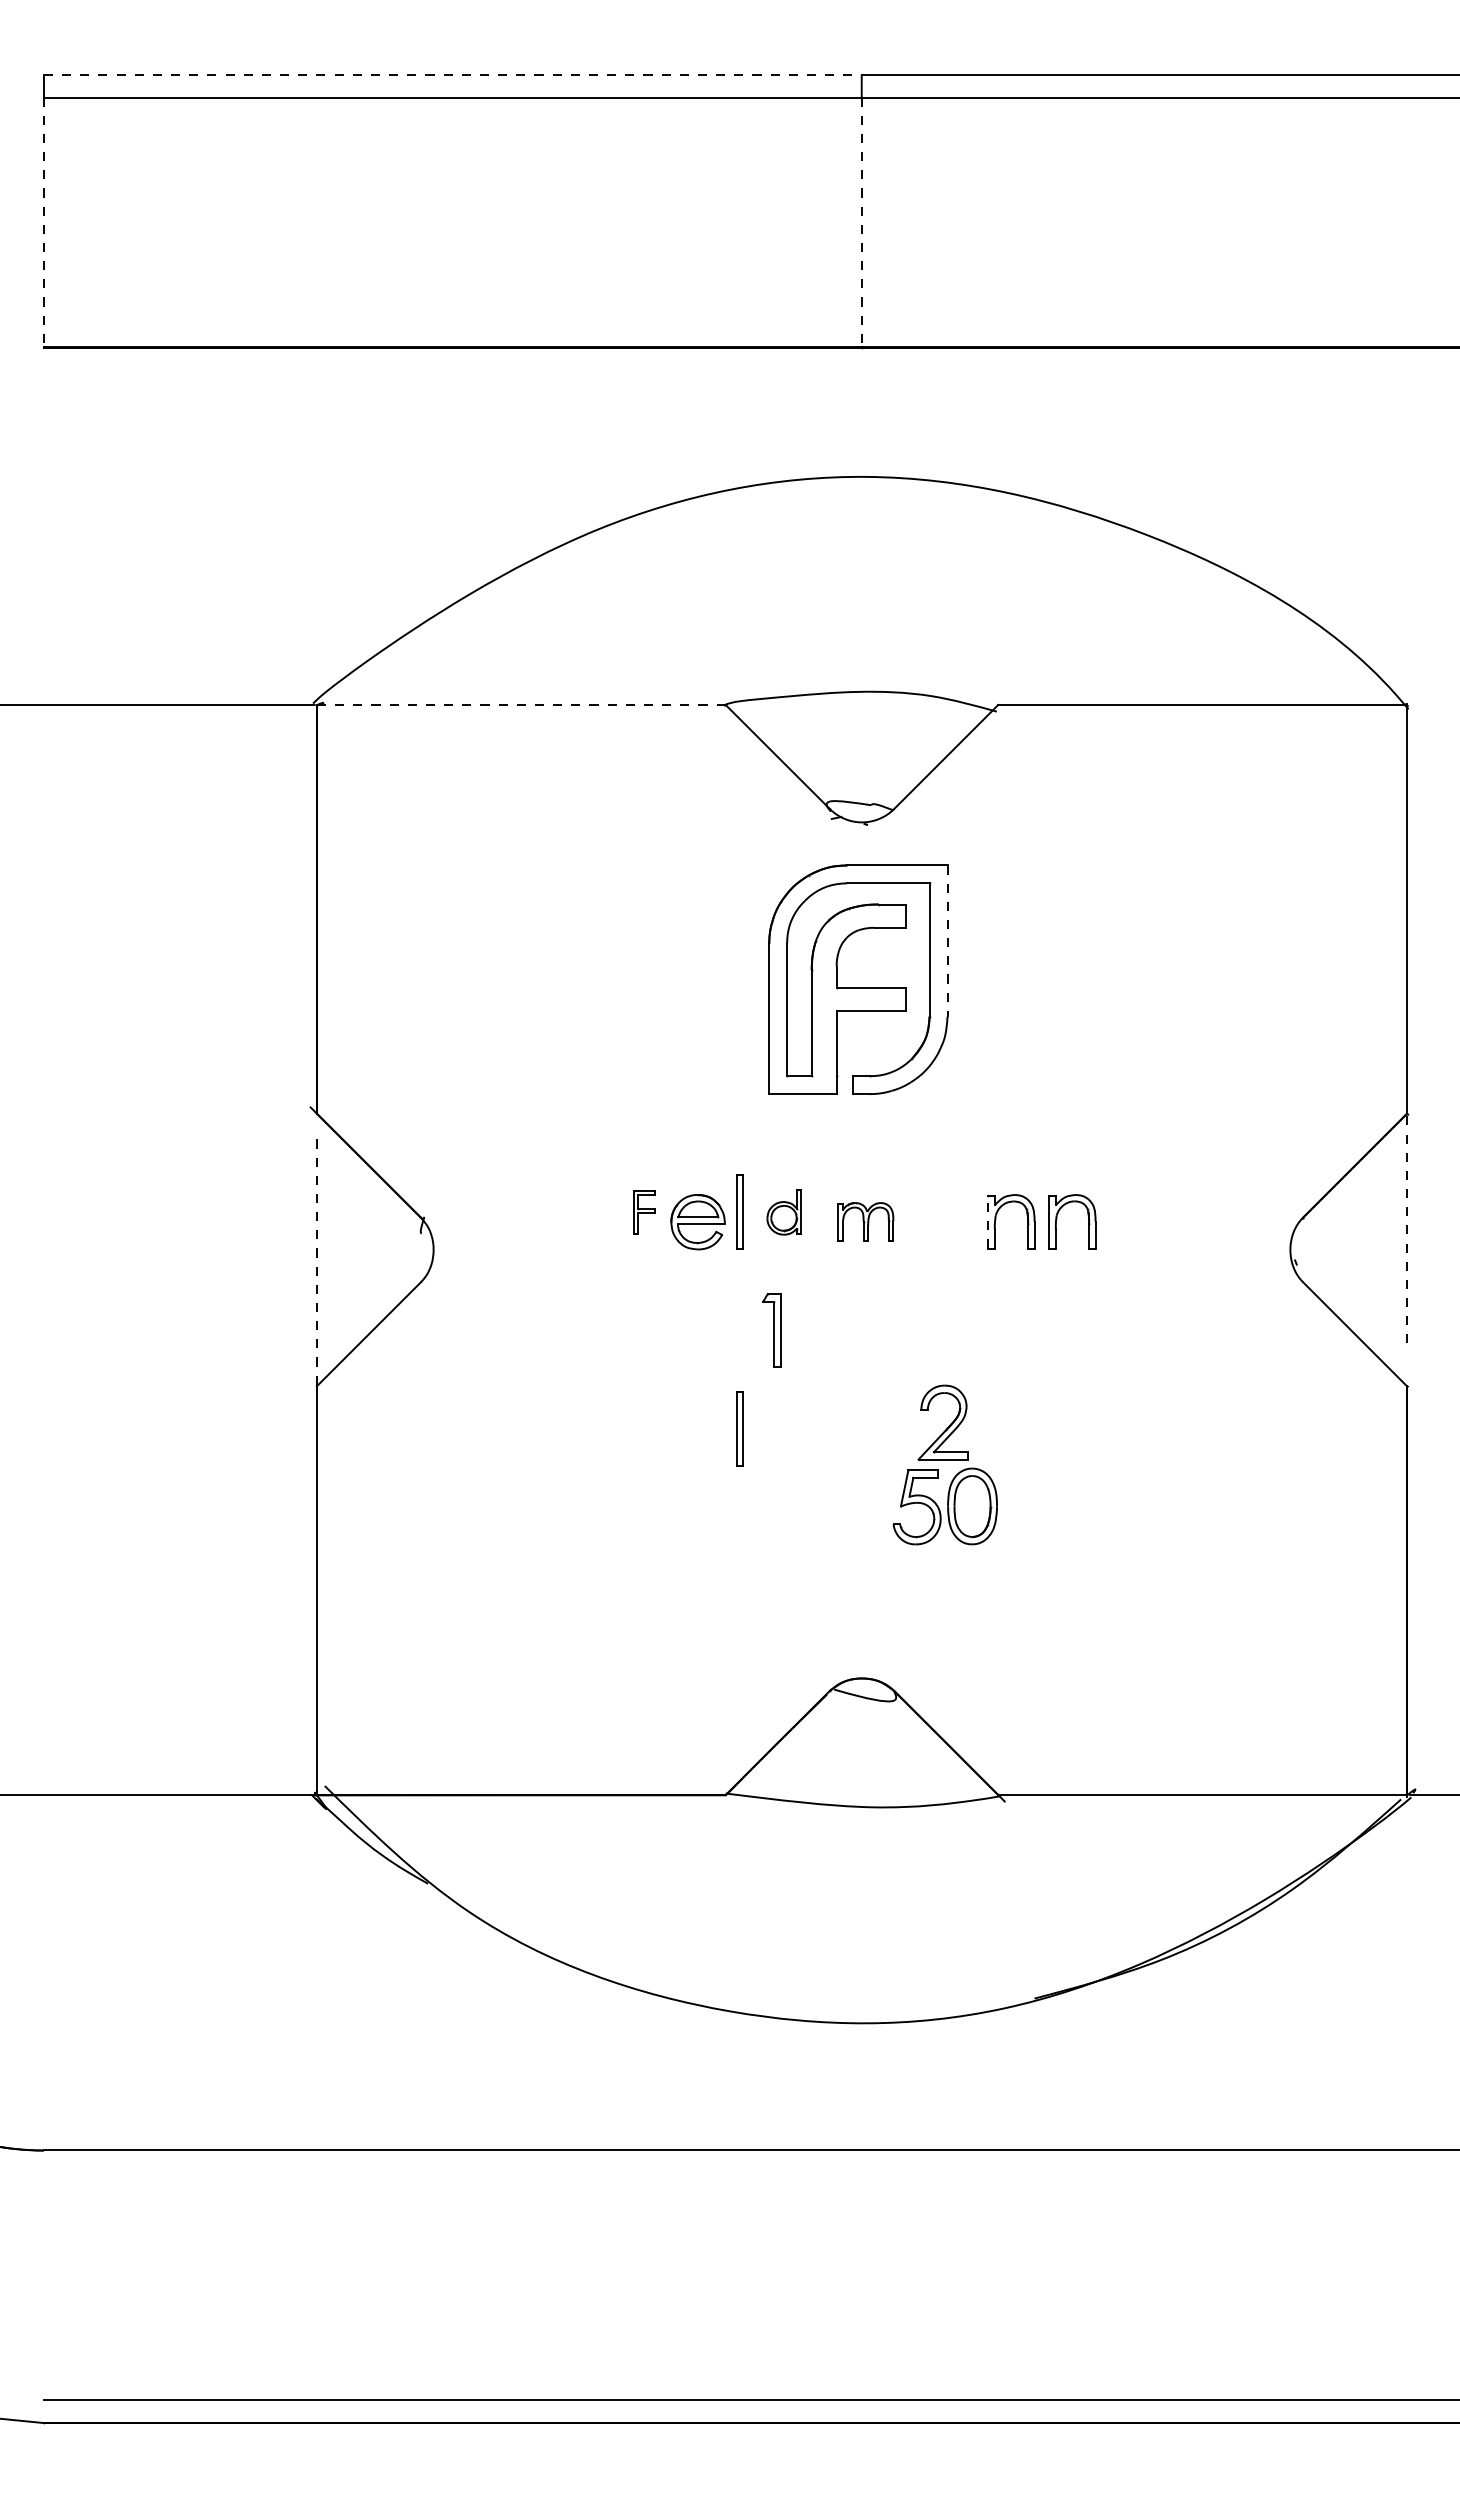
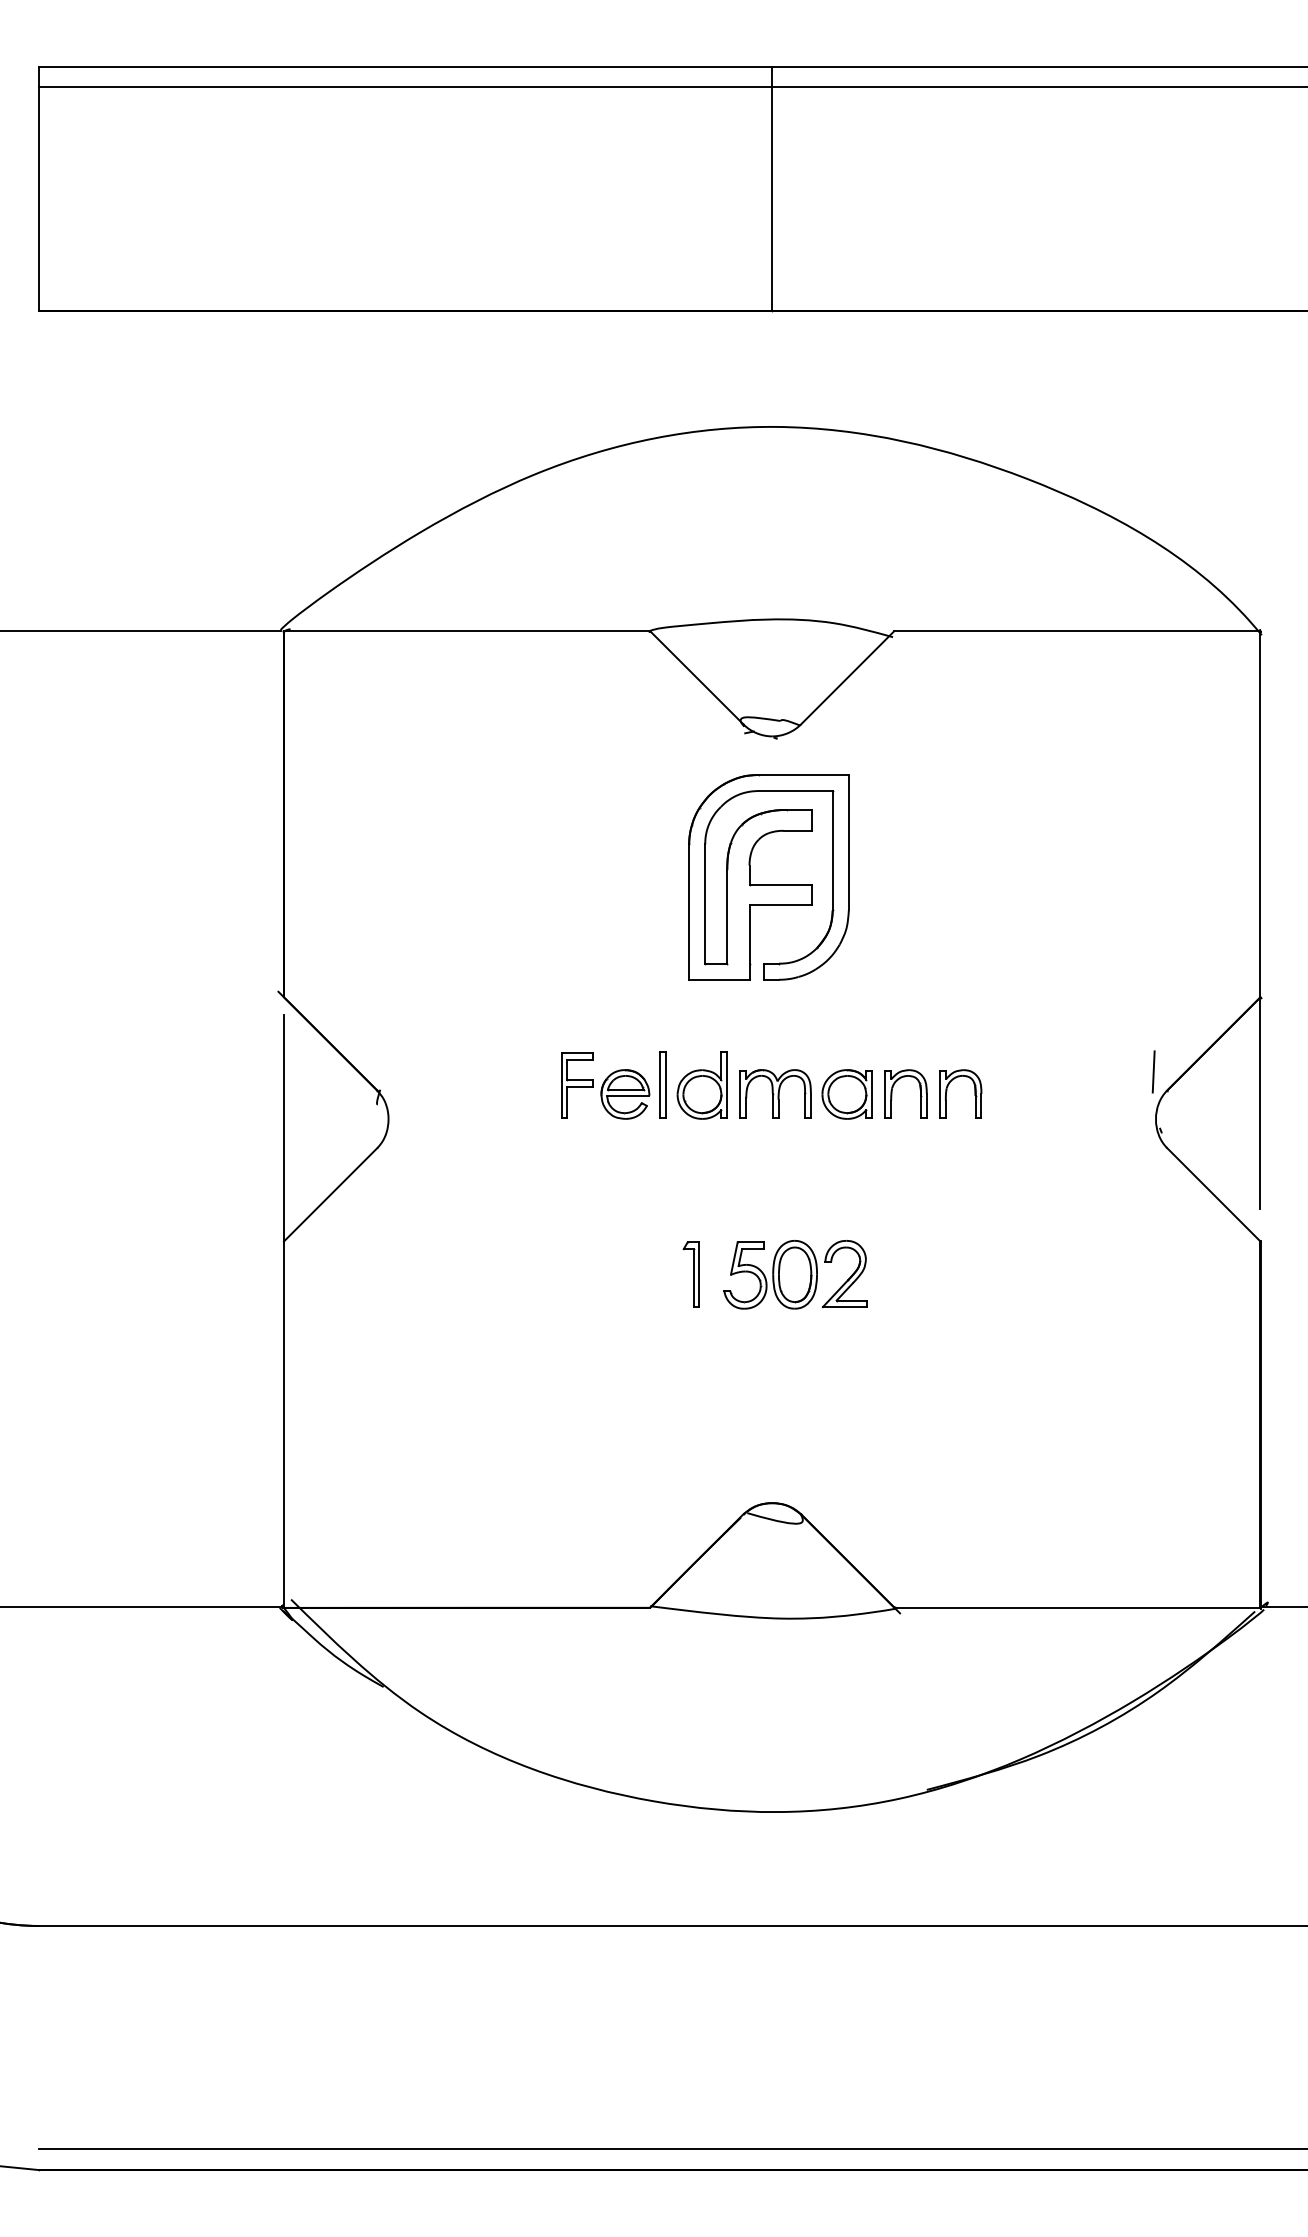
line: (452, 74) -> (405, 66), dashed -> solid
line: (43, 222) -> (39, 199), dashed -> solid
line: (861, 222) -> (771, 199), dashed -> solid
line: (521, 704) -> (467, 630), dashed -> solid
line: (947, 941) -> (848, 843), dashed -> solid
line: (1287, 1197) -> (1153, 1072), added
part: (644, 1212) -> (577, 1085), size x1.67
part: (783, 1212) -> (701, 1085), size x1.67
part: (865, 1221) -> (775, 1093), size x1.43
line: (988, 1221) -> (885, 1093), dashed -> solid
part: (945, 1222) -> (847, 1094), added
line: (1406, 1233) -> (1259, 1104), dashed -> solid
line: (316, 1258) -> (283, 1127), dashed -> solid
part: (771, 1330) -> (691, 1274), moved
part: (739, 1428) -> (662, 1279), removed
part: (944, 1506) -> (769, 1274), moved

